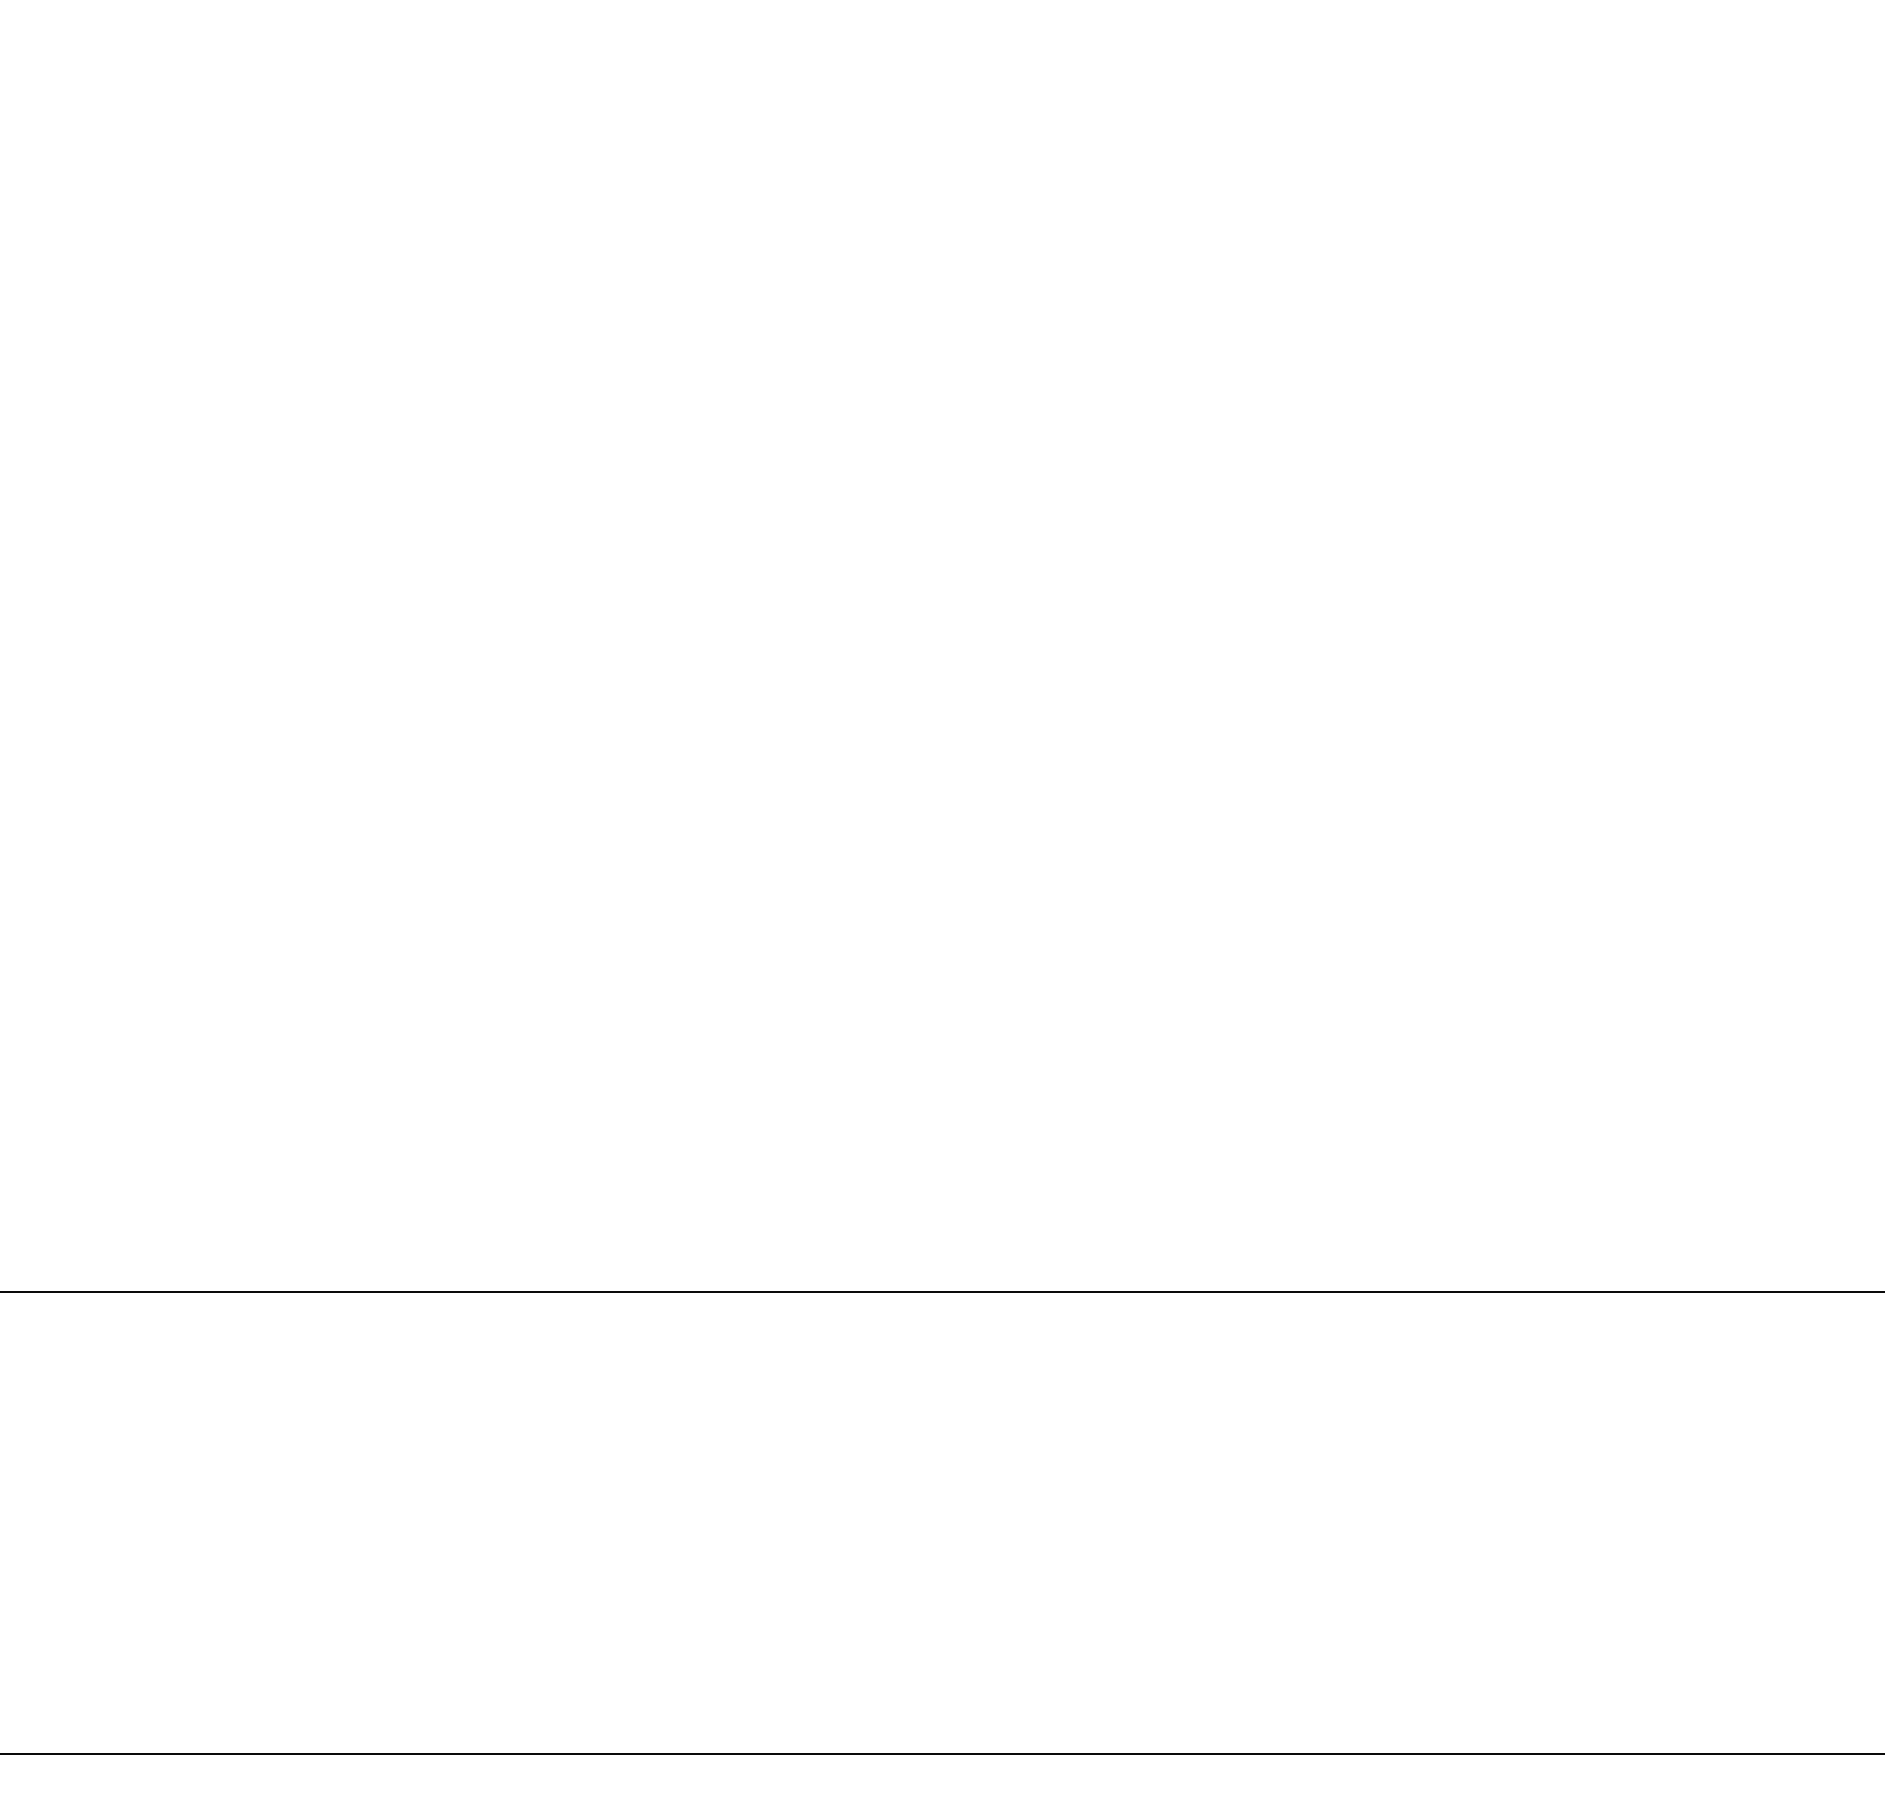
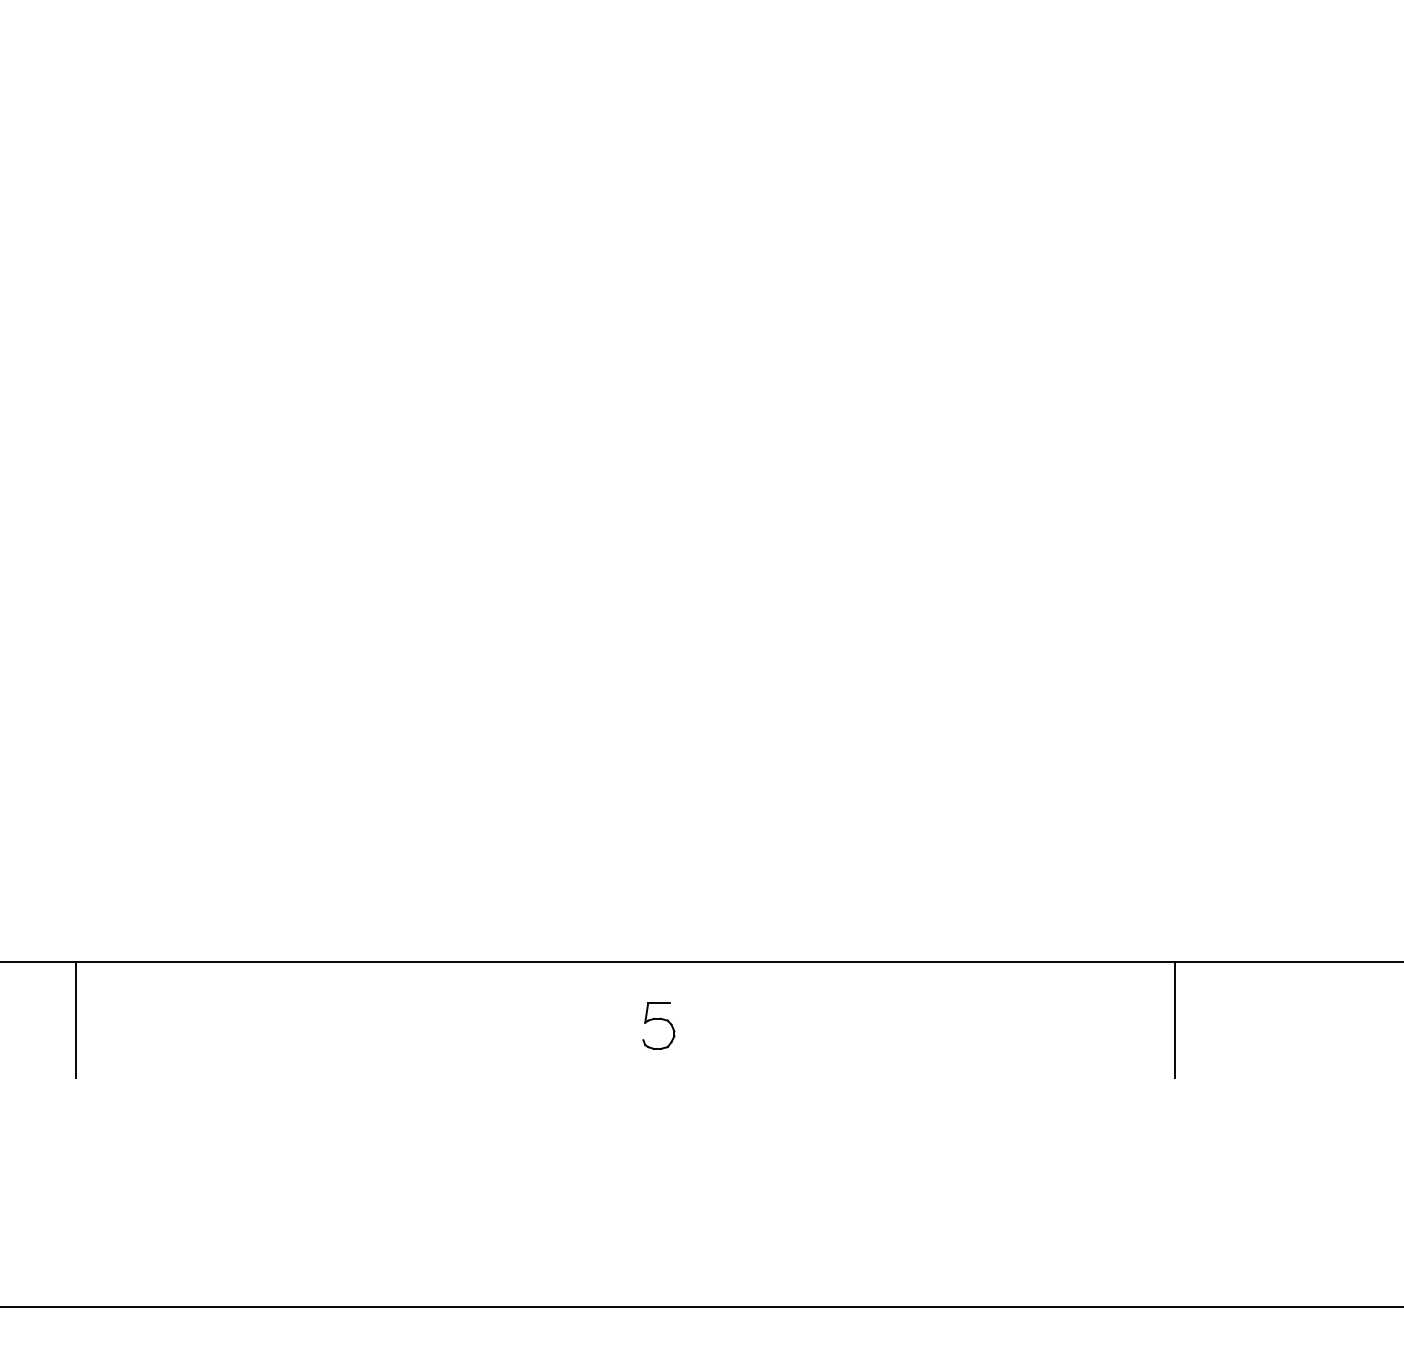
line: (101, 1368) -> (75, 1019), added
part: (886, 1368) -> (660, 1019), added
line: (1577, 1368) -> (1175, 1019), added

